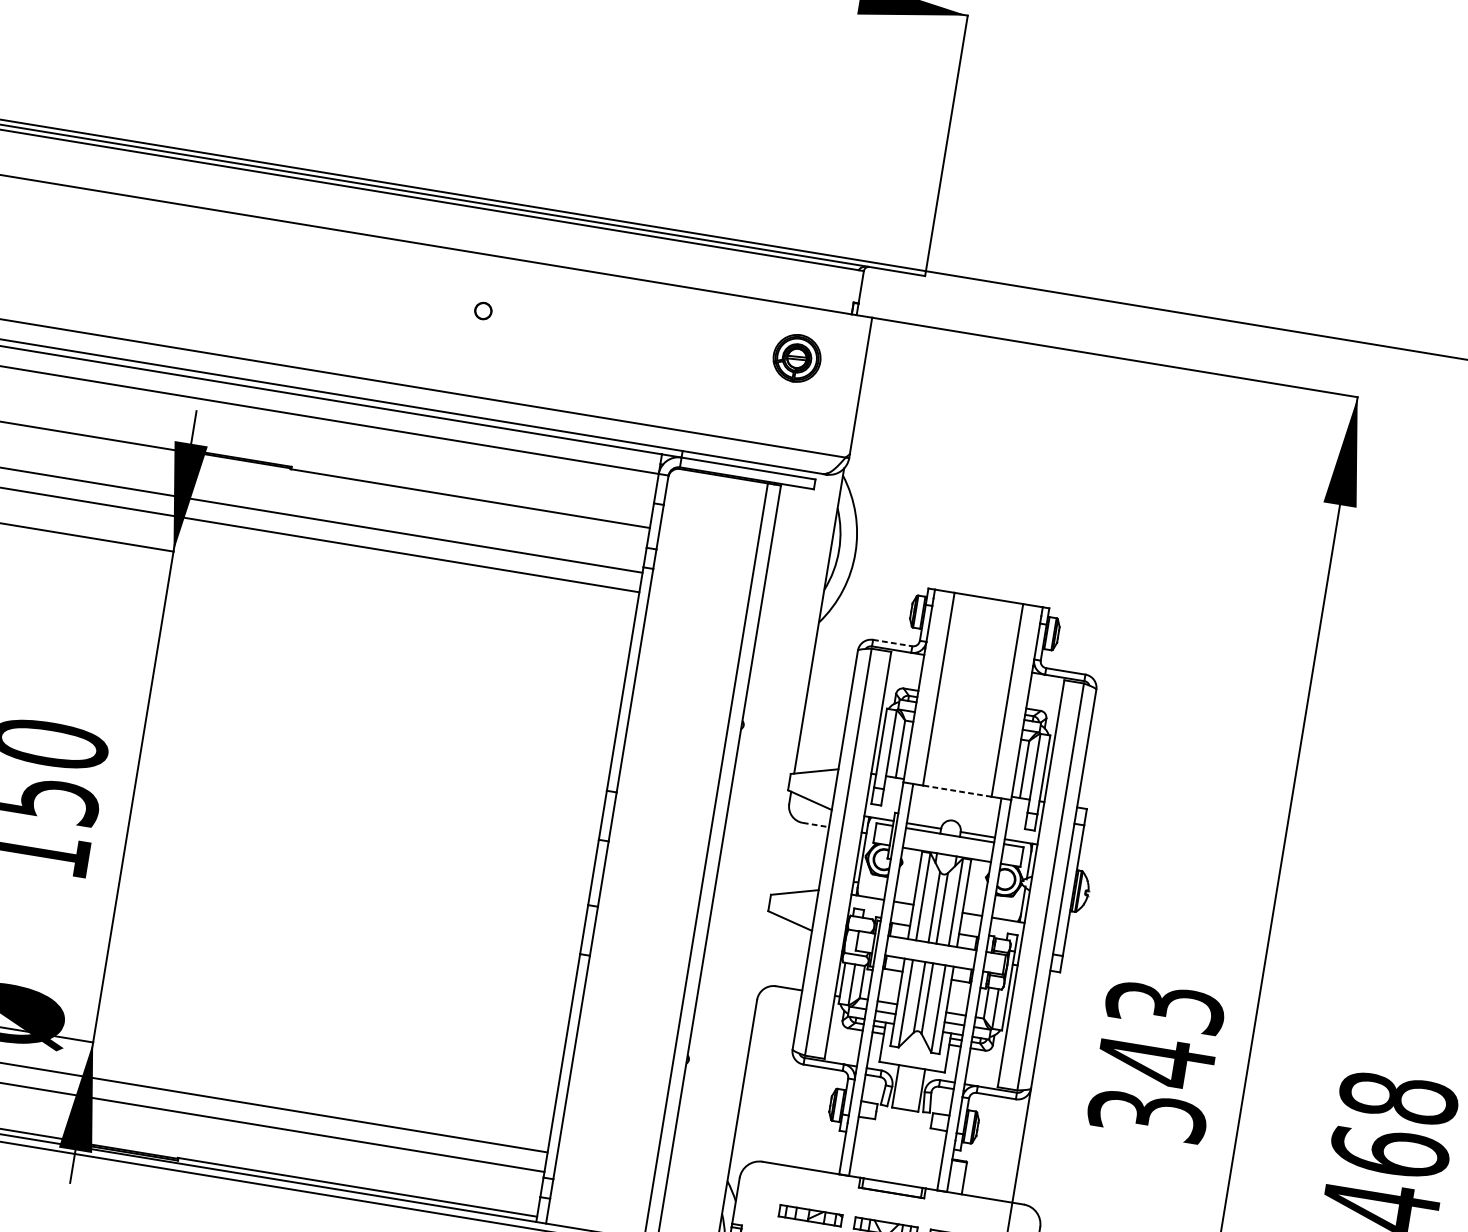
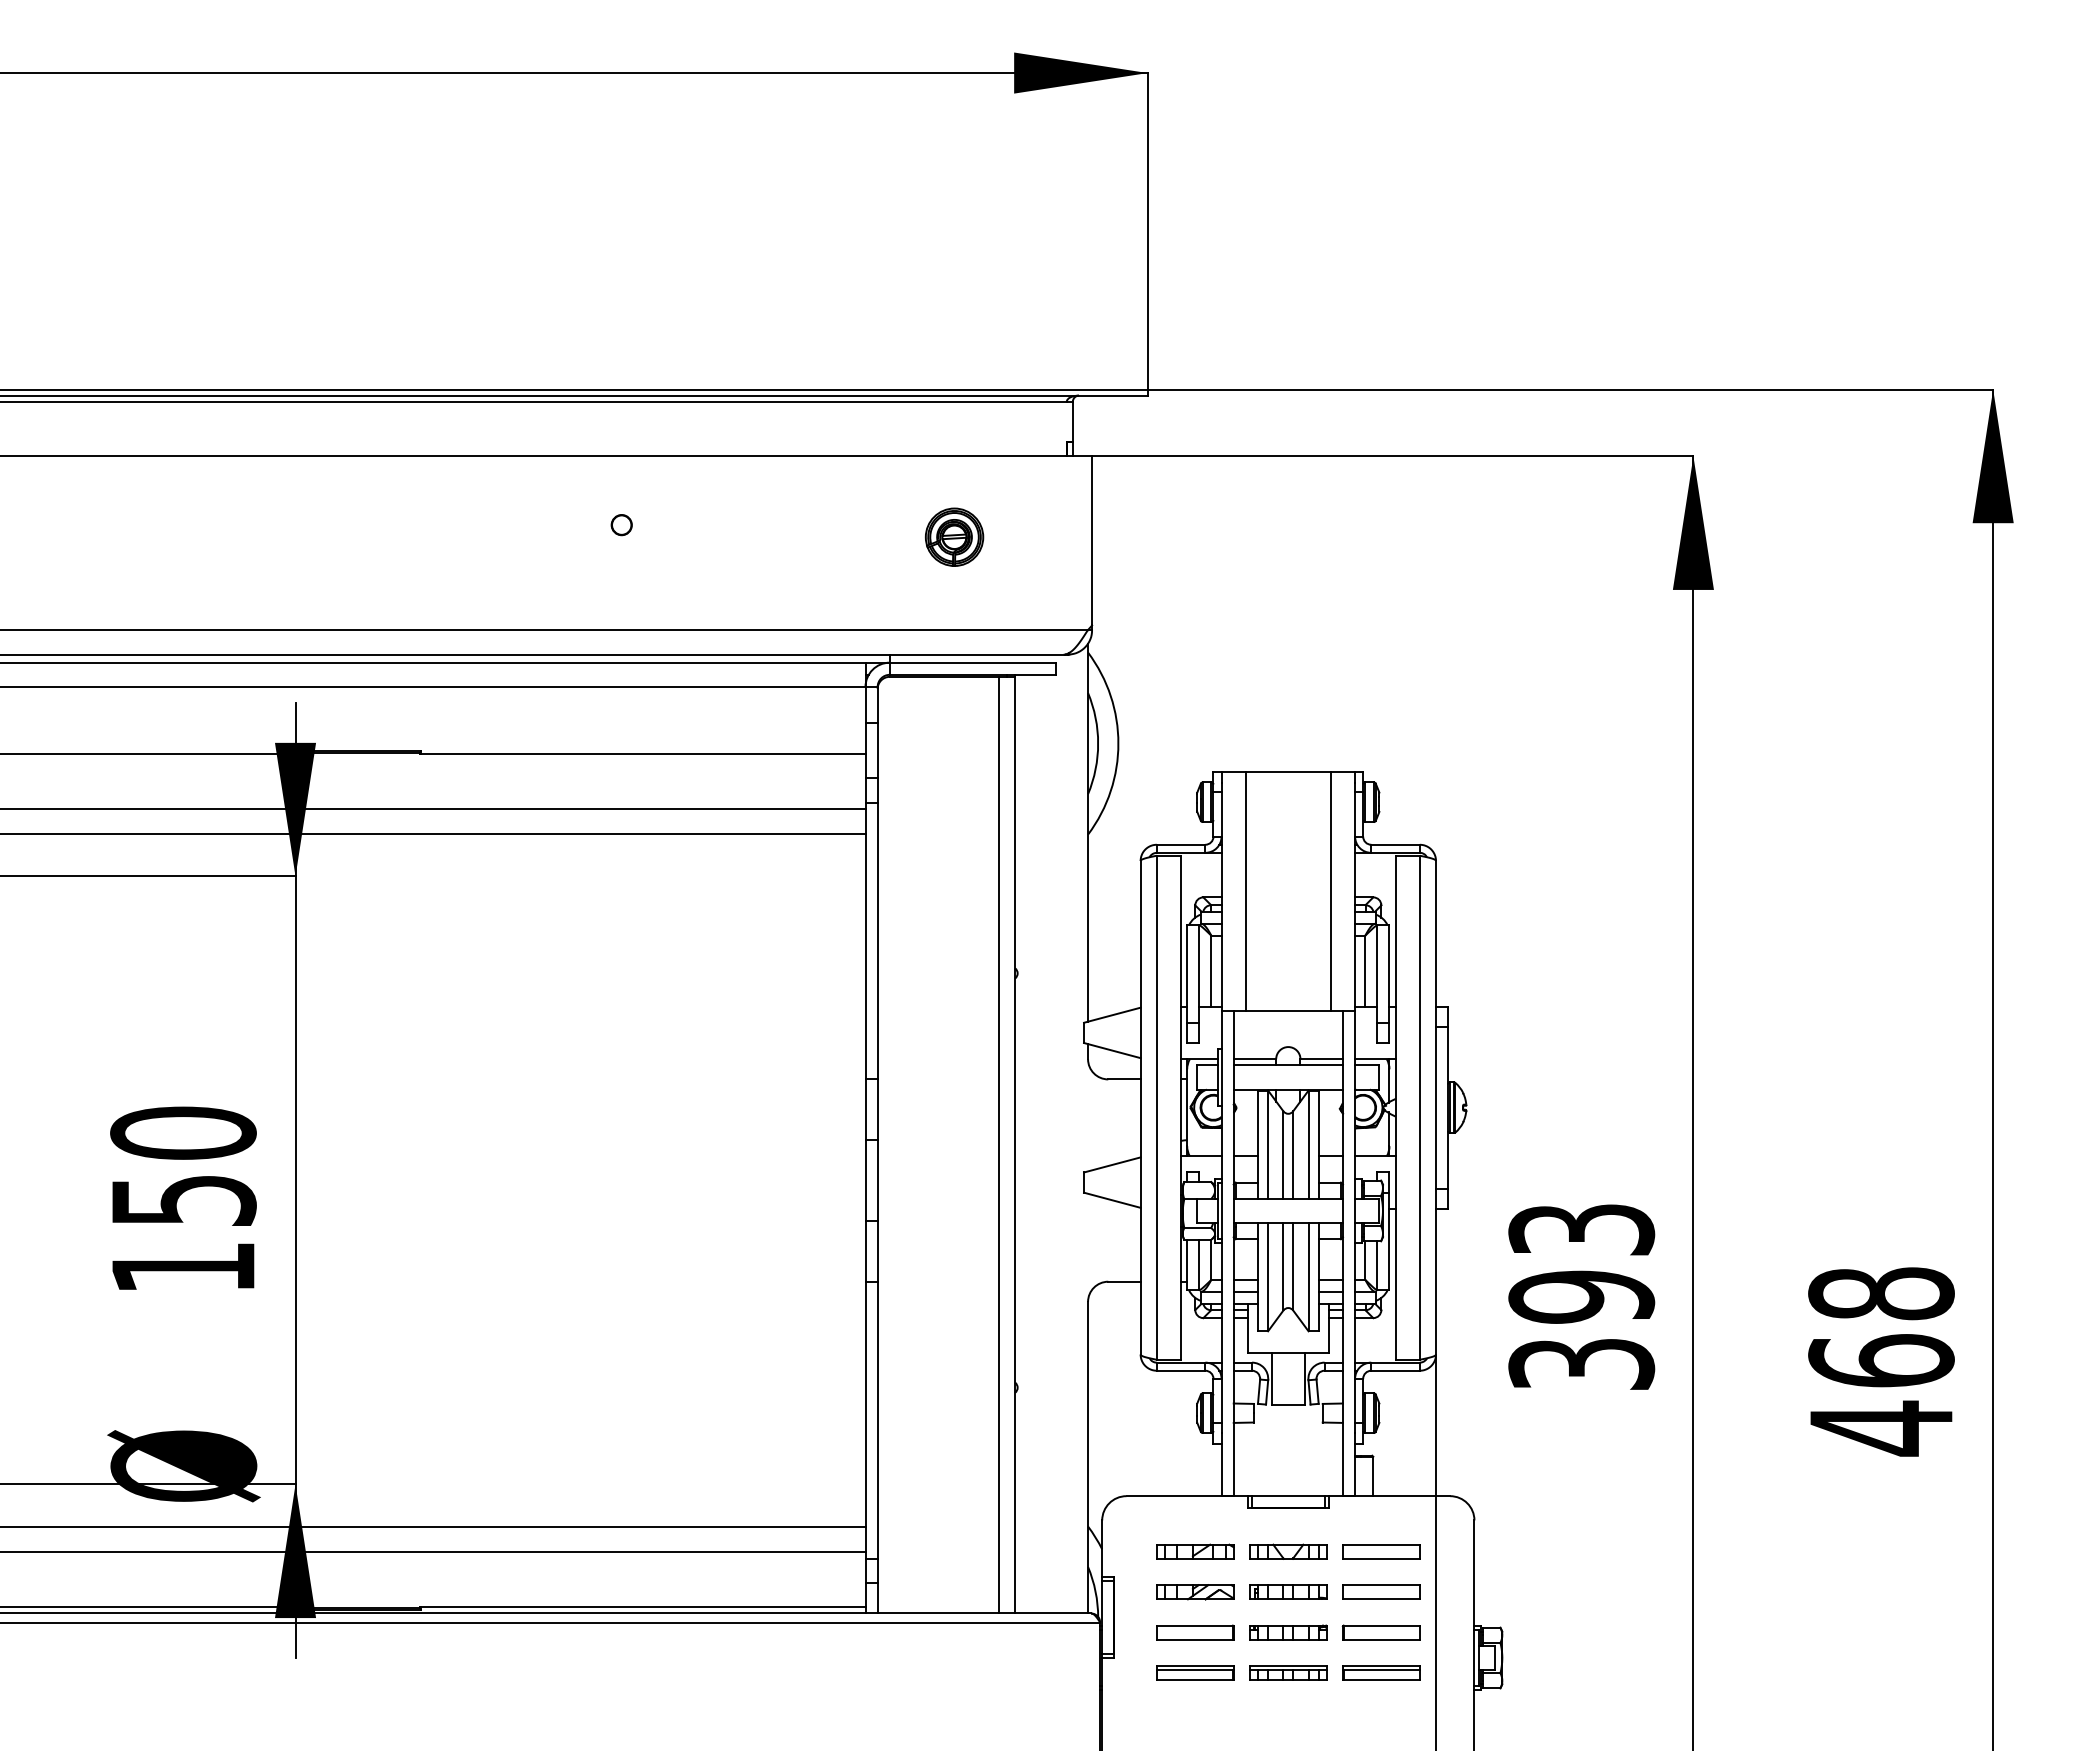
part: (797, 357) -> (954, 536), moved
line: (893, 642) -> (1181, 844), dashed -> solid
line: (956, 790) -> (1287, 1010), dashed -> solid
line: (815, 825) -> (1124, 1079), dashed -> solid
text: (1156, 1061) -> (1581, 1297), 343 -> 393

